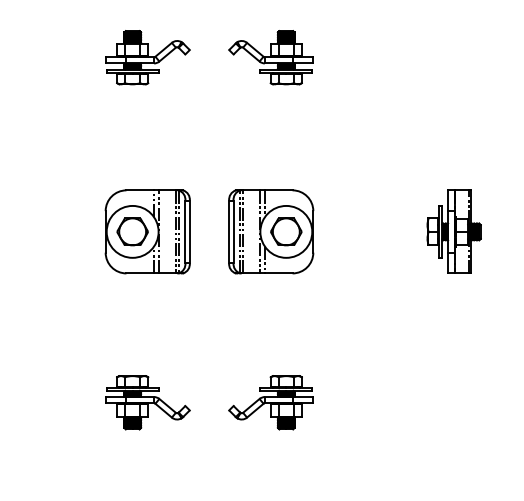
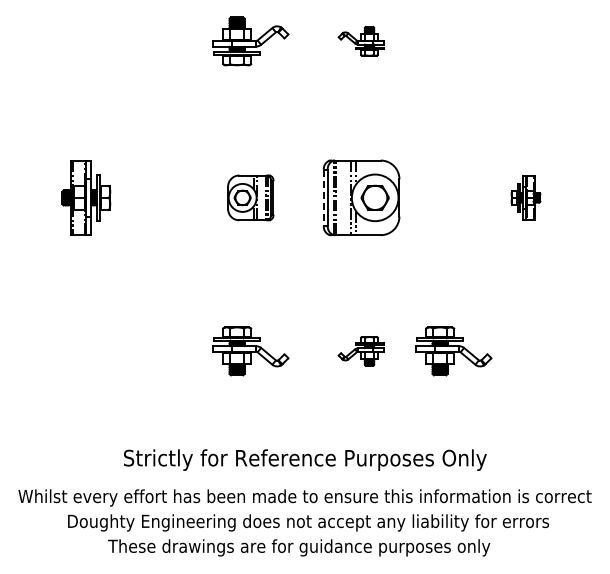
part: (269, 57) -> (360, 41), size x0.6
part: (147, 231) -> (250, 197), size x0.6
line: (228, 231) -> (323, 197), solid -> dashed
part: (453, 231) -> (525, 197), size x0.6
part: (269, 402) -> (360, 351), size x0.6
part: (373, 402) -> (453, 351), added

